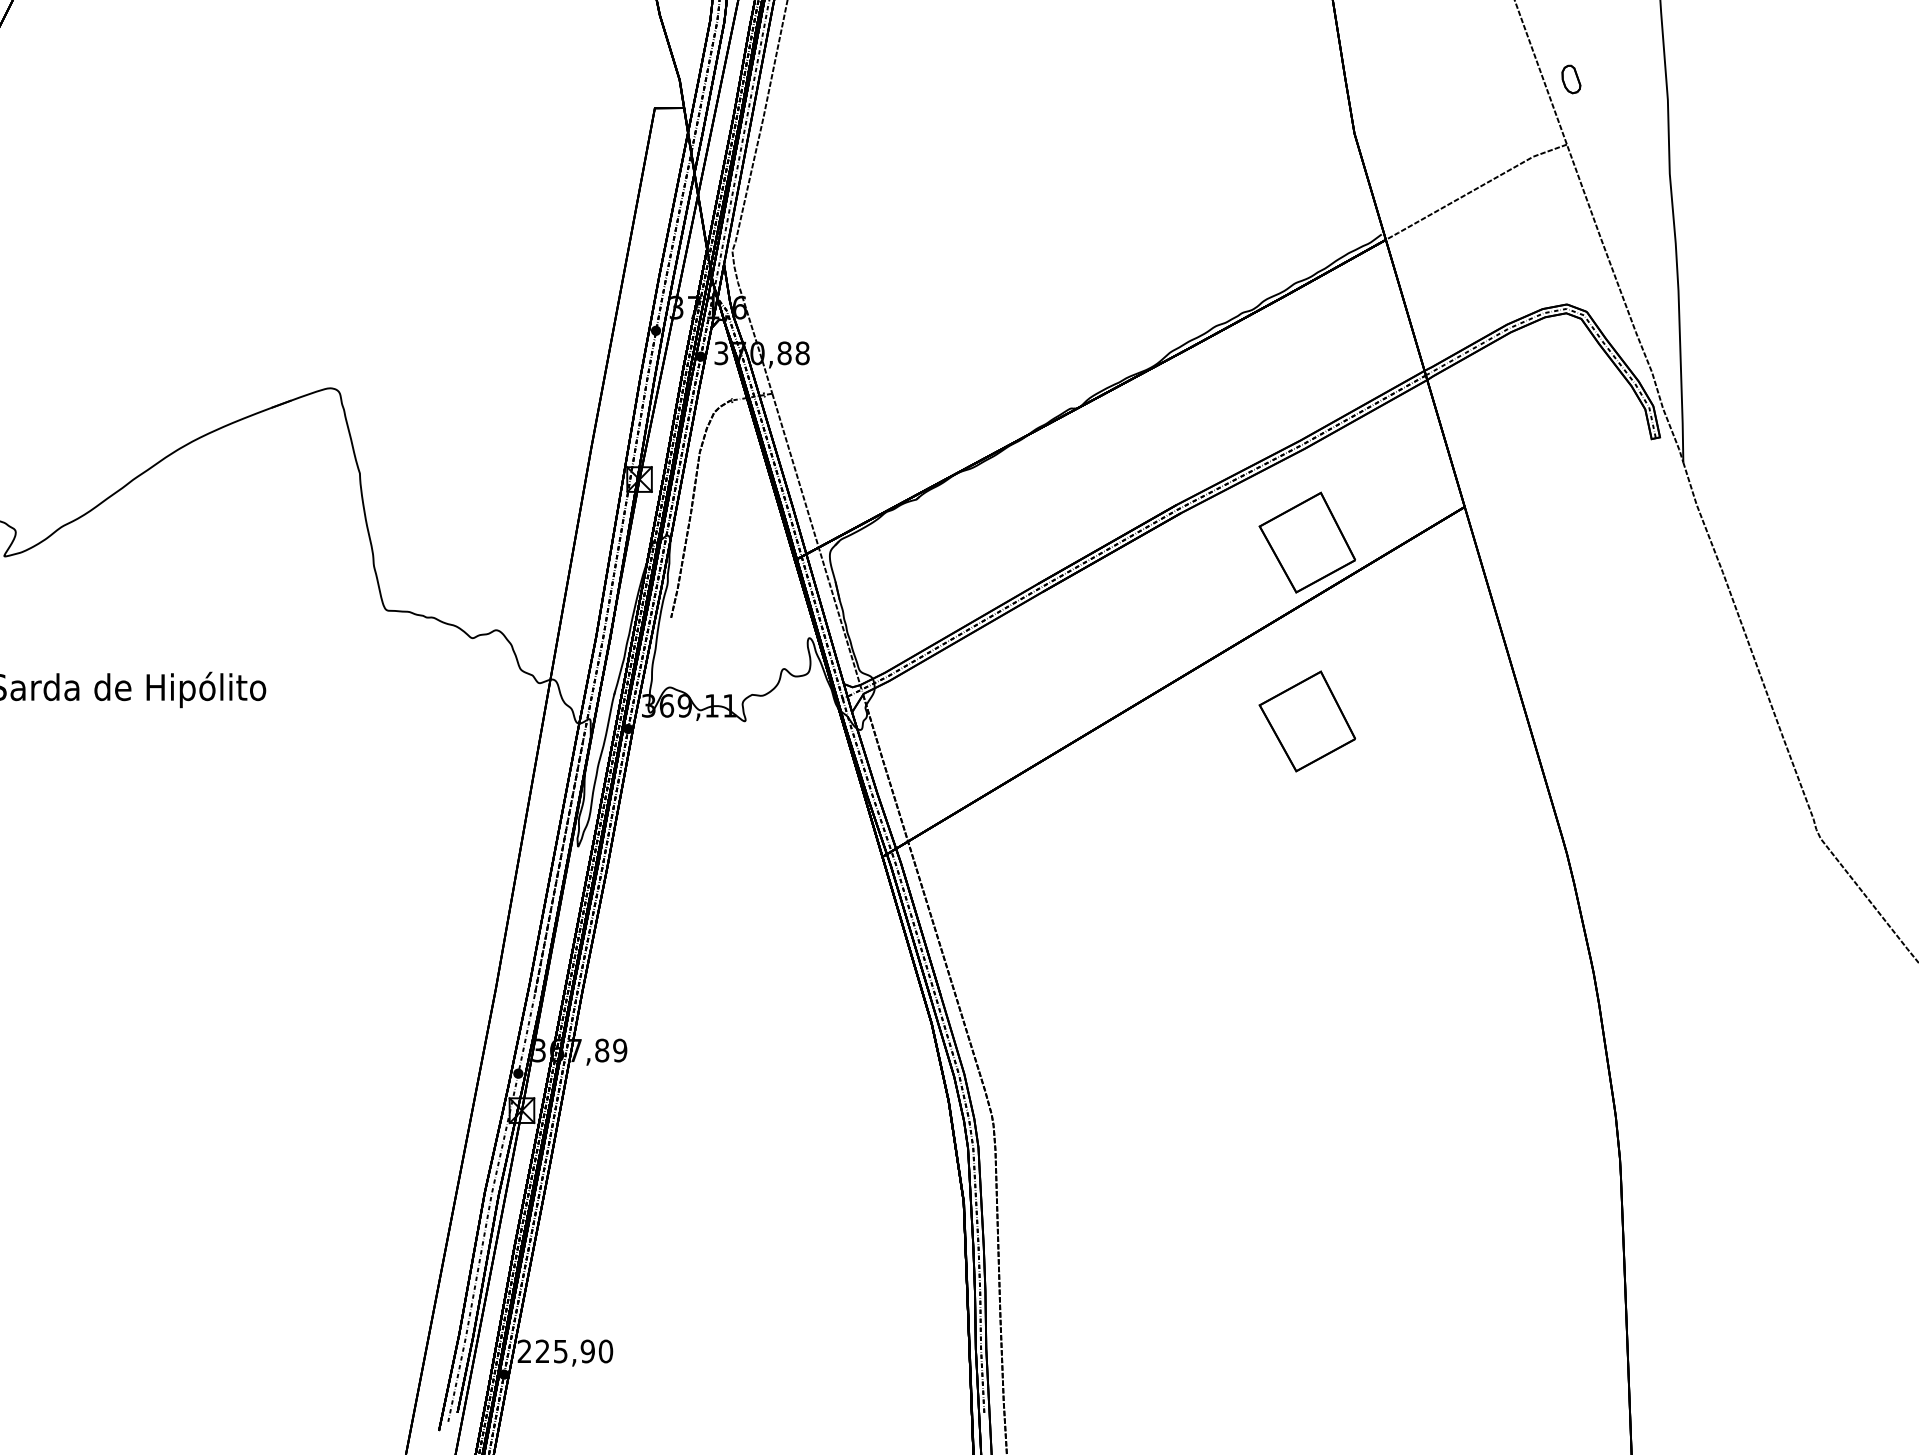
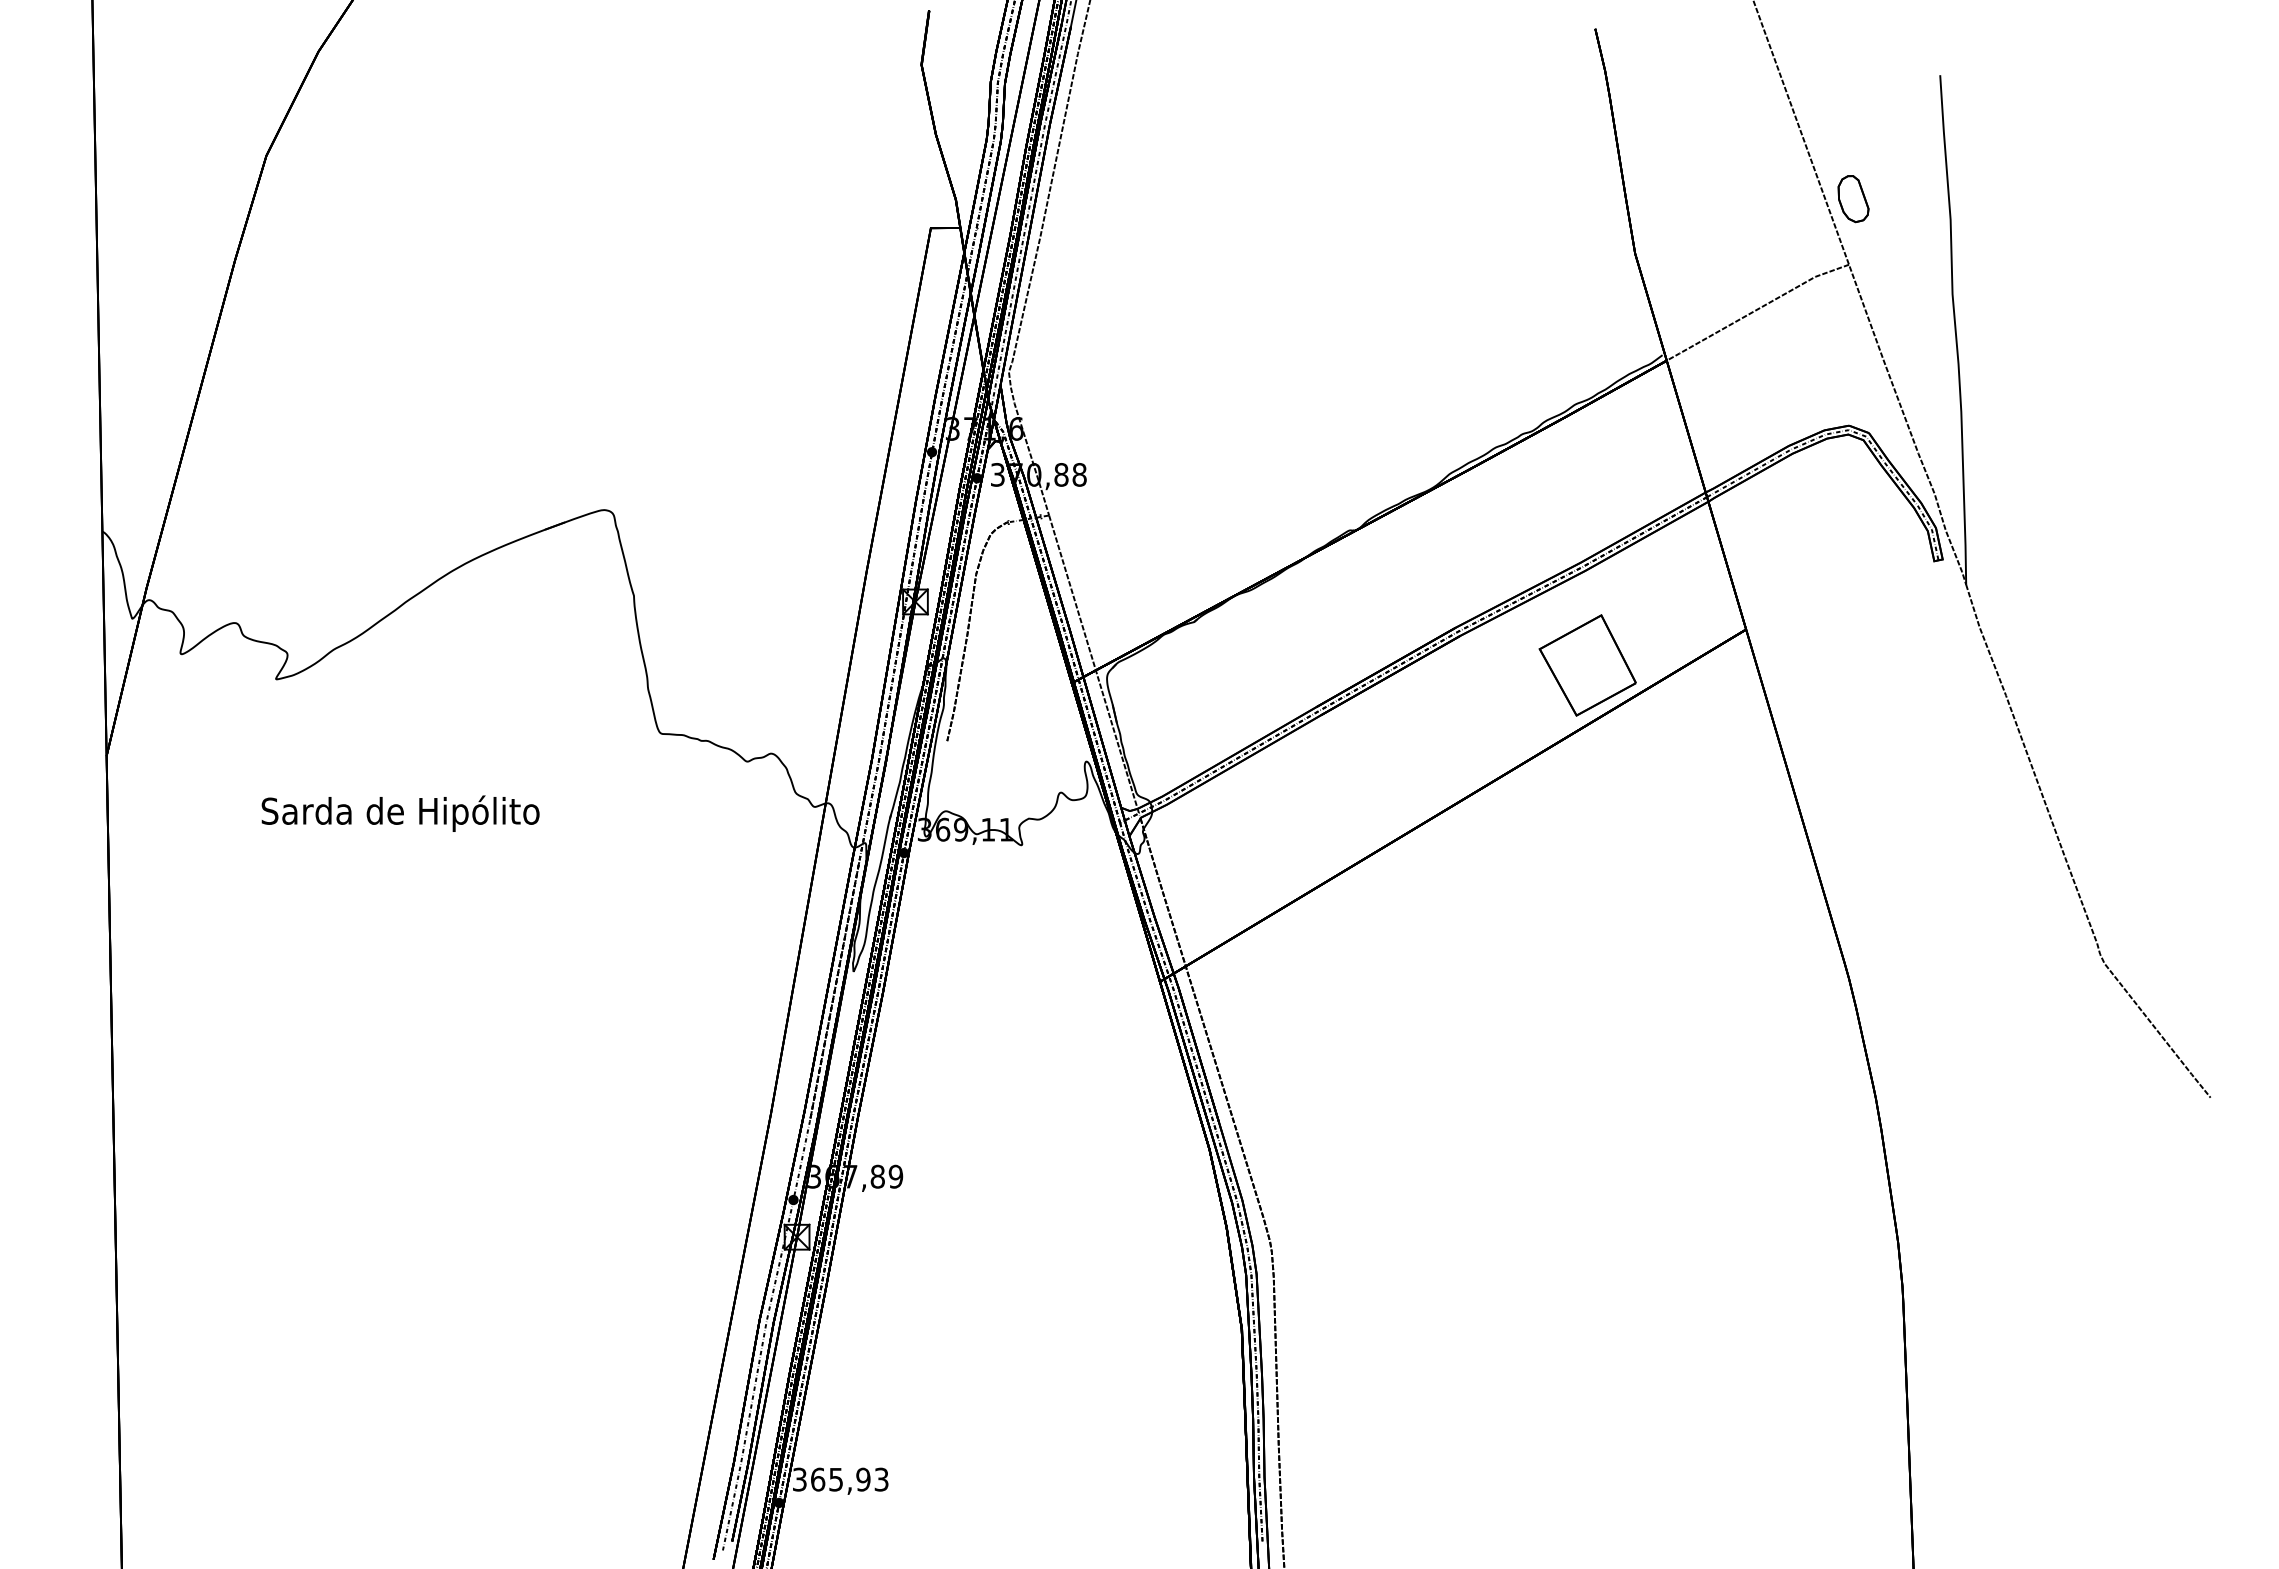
part: (1571, 79) -> (1853, 199), size x1.67
part: (1307, 721) -> (1587, 845), removed
text: (565, 1351) -> (840, 1479), 225,90 -> 365,93

